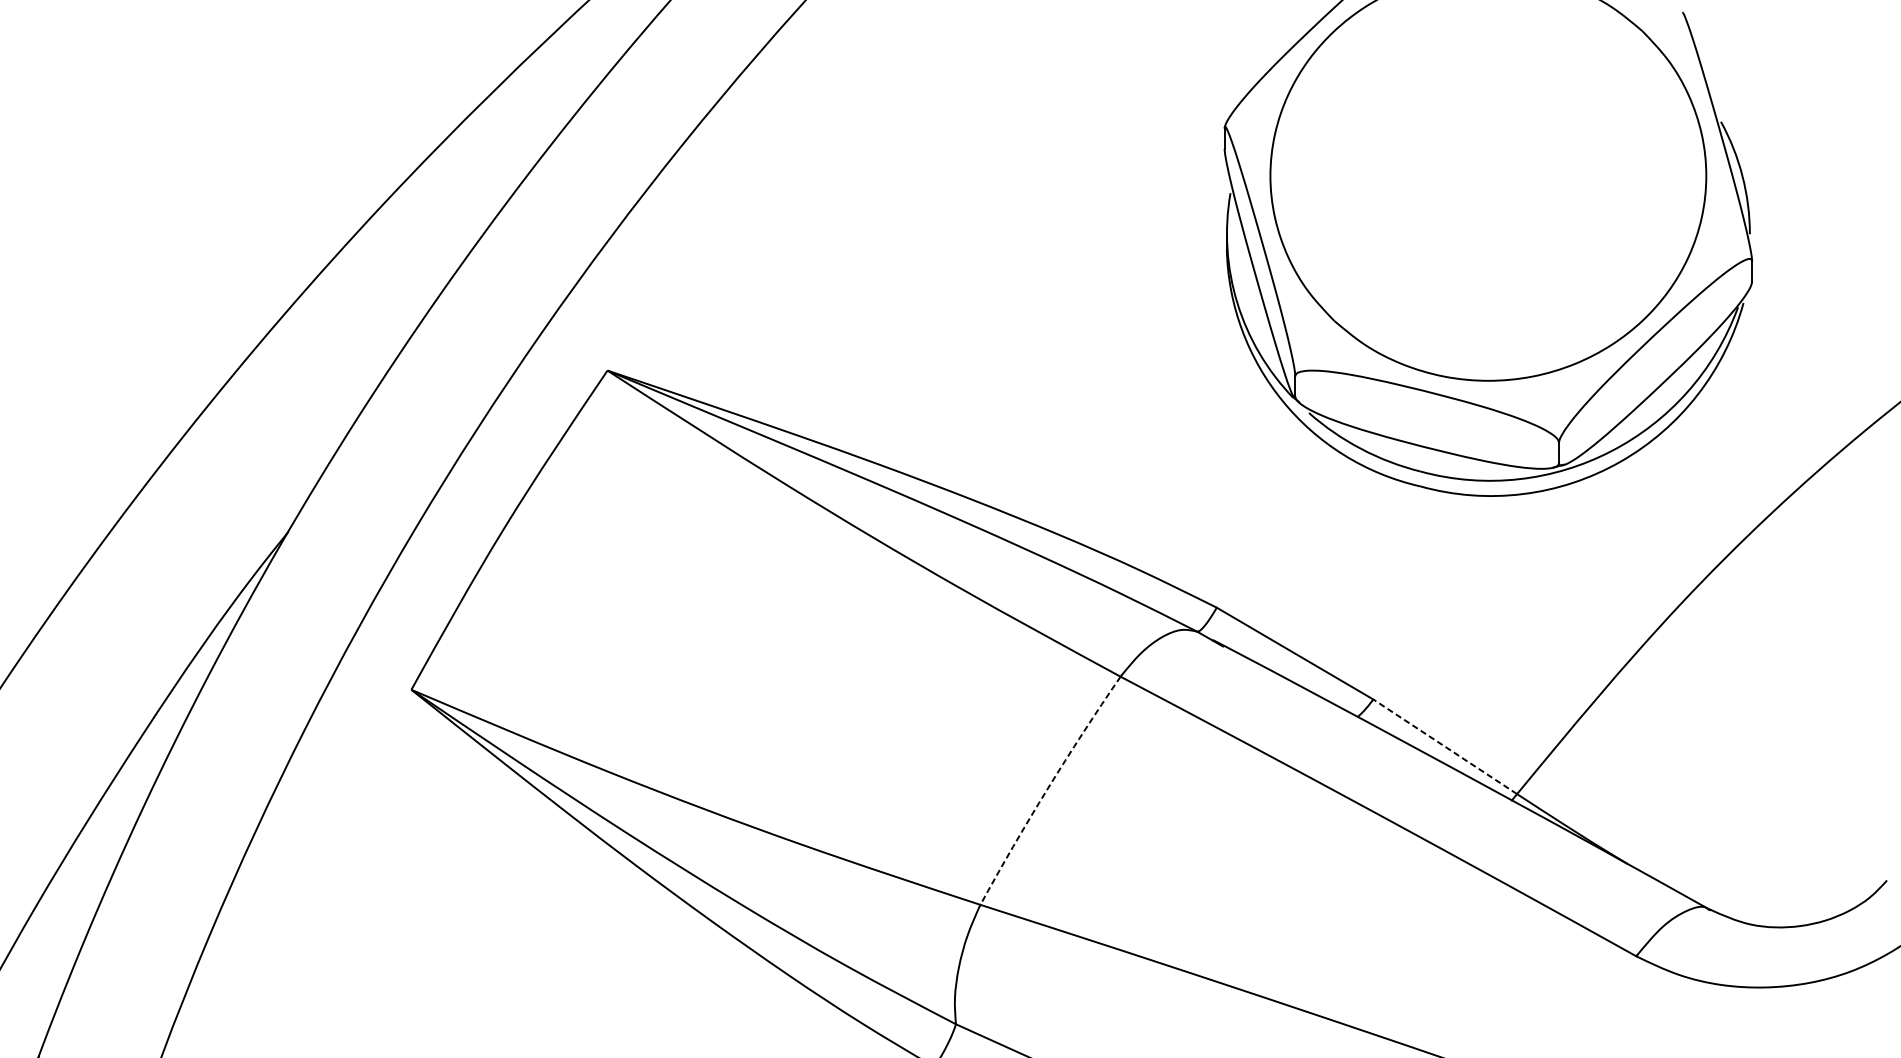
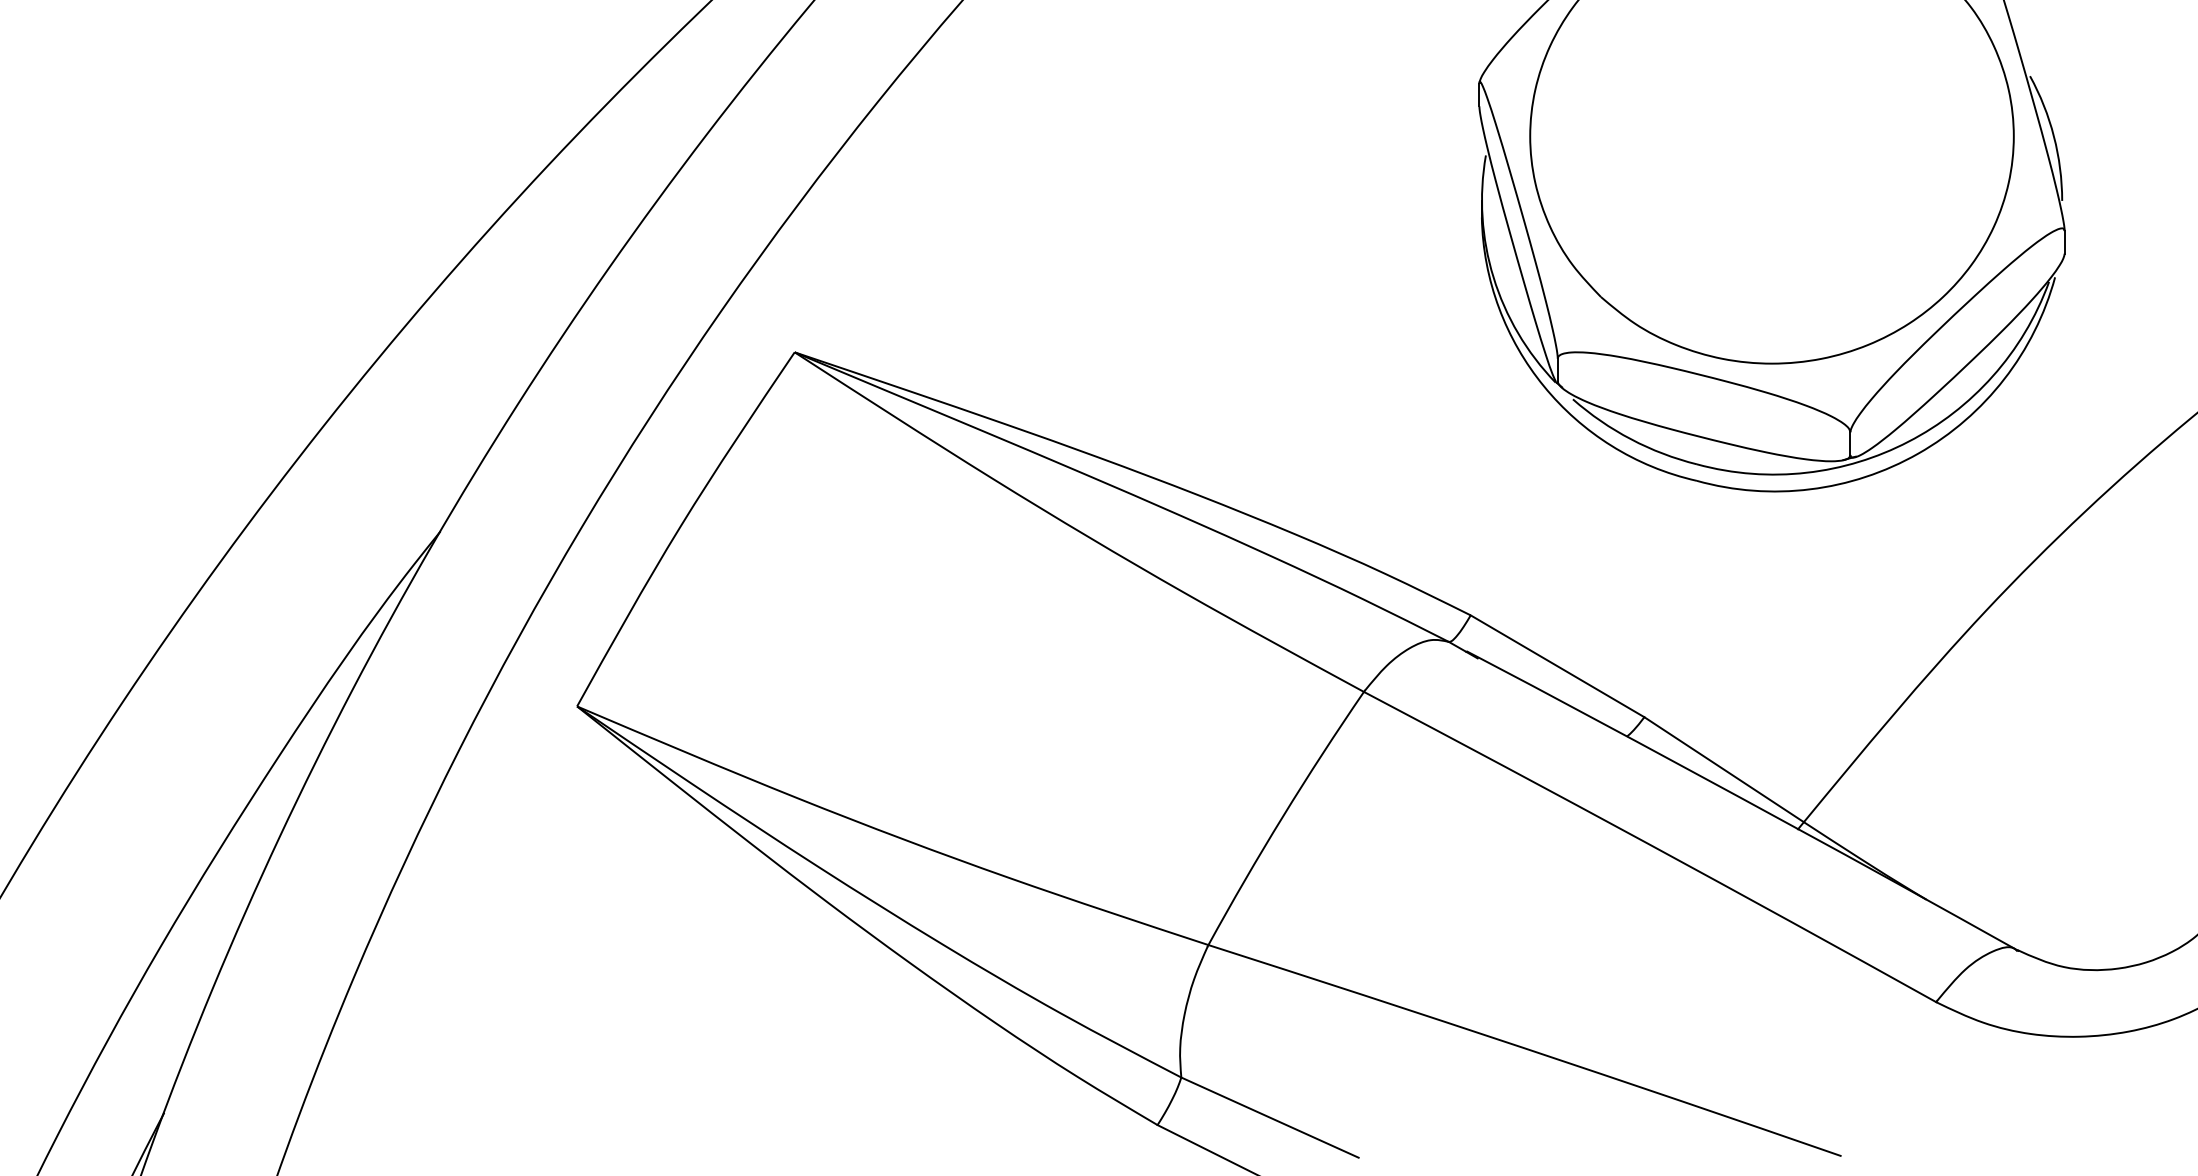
line: (1444, 746) -> (1723, 769), dashed -> solid
arc: (1048, 788) -> (1283, 816), dashed -> solid

